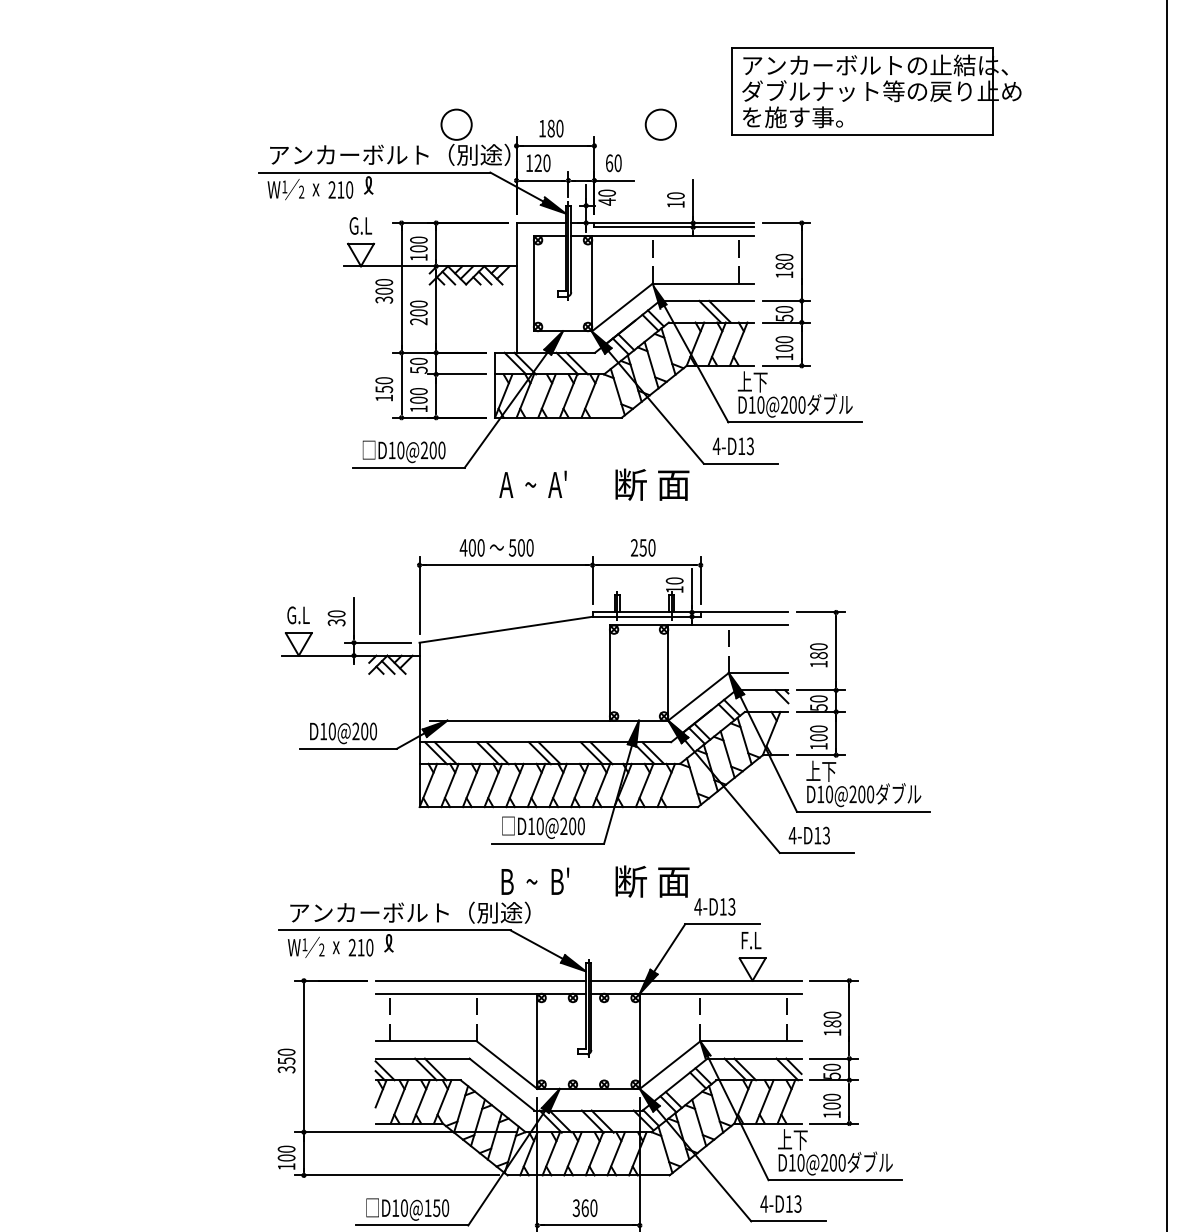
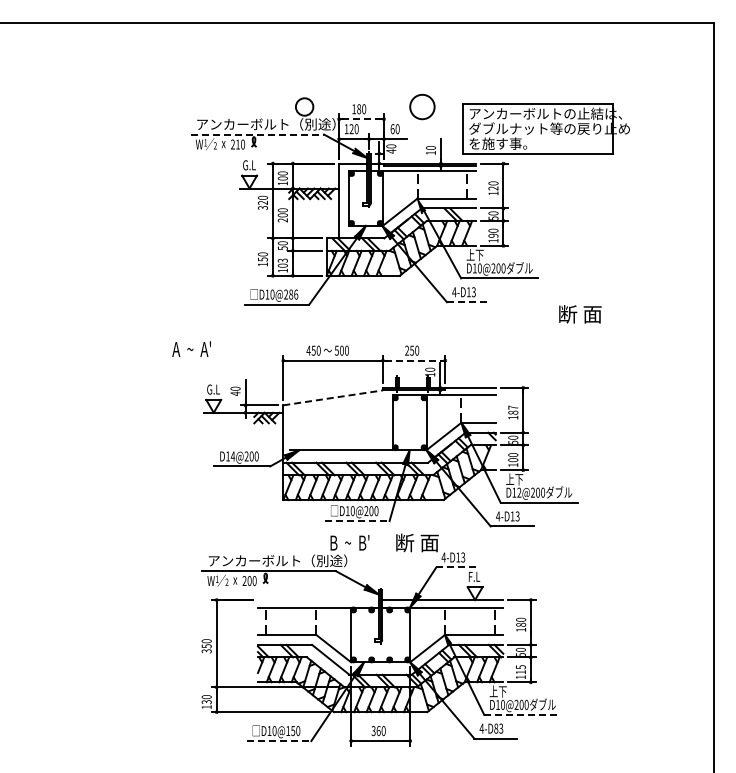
part: (874, 90) -> (545, 128), moved
circle: (659, 123) -> (421, 106), size x1.4
line: (555, 146) -> (361, 119), solid -> dashed
line: (374, 172) -> (257, 134), solid -> dashed
text: (784, 266) -> (493, 188), 180 -> 120
text: (383, 290) -> (262, 202), 300 -> 320
text: (784, 347) -> (493, 235), 100 -> 190
text: (418, 391) -> (282, 260), 100 -> 103
text: (437, 450) -> (293, 294), D10@200 -> D10@286
line: (741, 464) -> (468, 302), solid -> dashed
text: (532, 483) -> (191, 348), moved
text: (652, 484) -> (580, 314), moved
text: (472, 547) -> (313, 350), 400 -> 450
line: (647, 564) -> (414, 360), solid -> dashed
text: (336, 622) -> (235, 393), 30 -> 40
line: (506, 629) -> (333, 397), solid -> dashed
text: (819, 646) -> (513, 407), 180 -> 187
text: (331, 731) -> (232, 456), D10@200 -> D14@200
text: (829, 794) -> (519, 492), D10@200 -> D12@200
line: (548, 844) -> (357, 521), solid -> dashed
line: (723, 924) -> (458, 567), solid -> dashed
text: (360, 948) -> (249, 581), 210 -> 200
line: (480, 981) -> (318, 600), removed
text: (831, 1101) -> (520, 669), 100 -> 115
text: (286, 1158) -> (206, 702), 100 -> 130
line: (836, 1179) -> (523, 714), solid -> dashed
text: (789, 1203) -> (496, 728), 4-D13 -> 4-D83
line: (412, 1226) -> (279, 741), solid -> dashed

